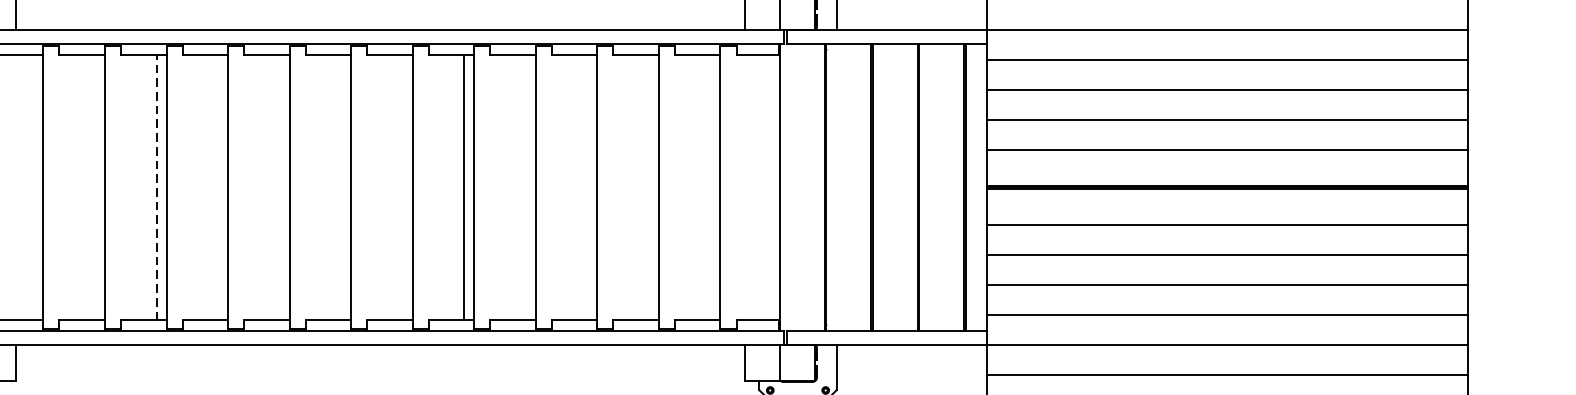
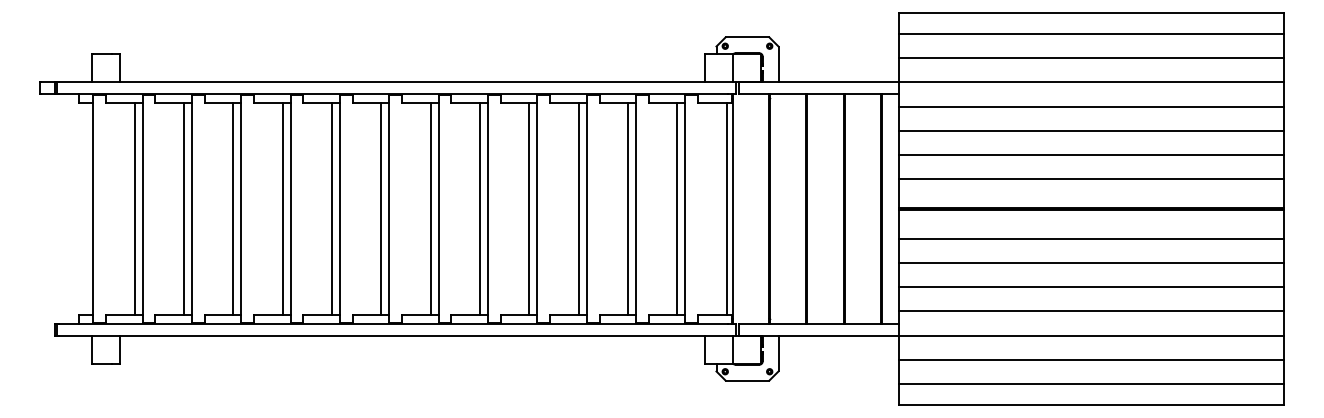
line: (33, 186) -> (134, 208), added
line: (94, 186) -> (183, 208), added
line: (156, 186) -> (233, 208), dashed -> solid
line: (217, 186) -> (282, 208), added
line: (279, 186) -> (331, 208), added
line: (341, 186) -> (381, 208), added
line: (402, 186) -> (430, 208), added
line: (526, 186) -> (529, 208), added
line: (587, 186) -> (578, 208), added
line: (648, 186) -> (627, 208), added
line: (710, 186) -> (677, 208), added
line: (771, 186) -> (726, 208), added

